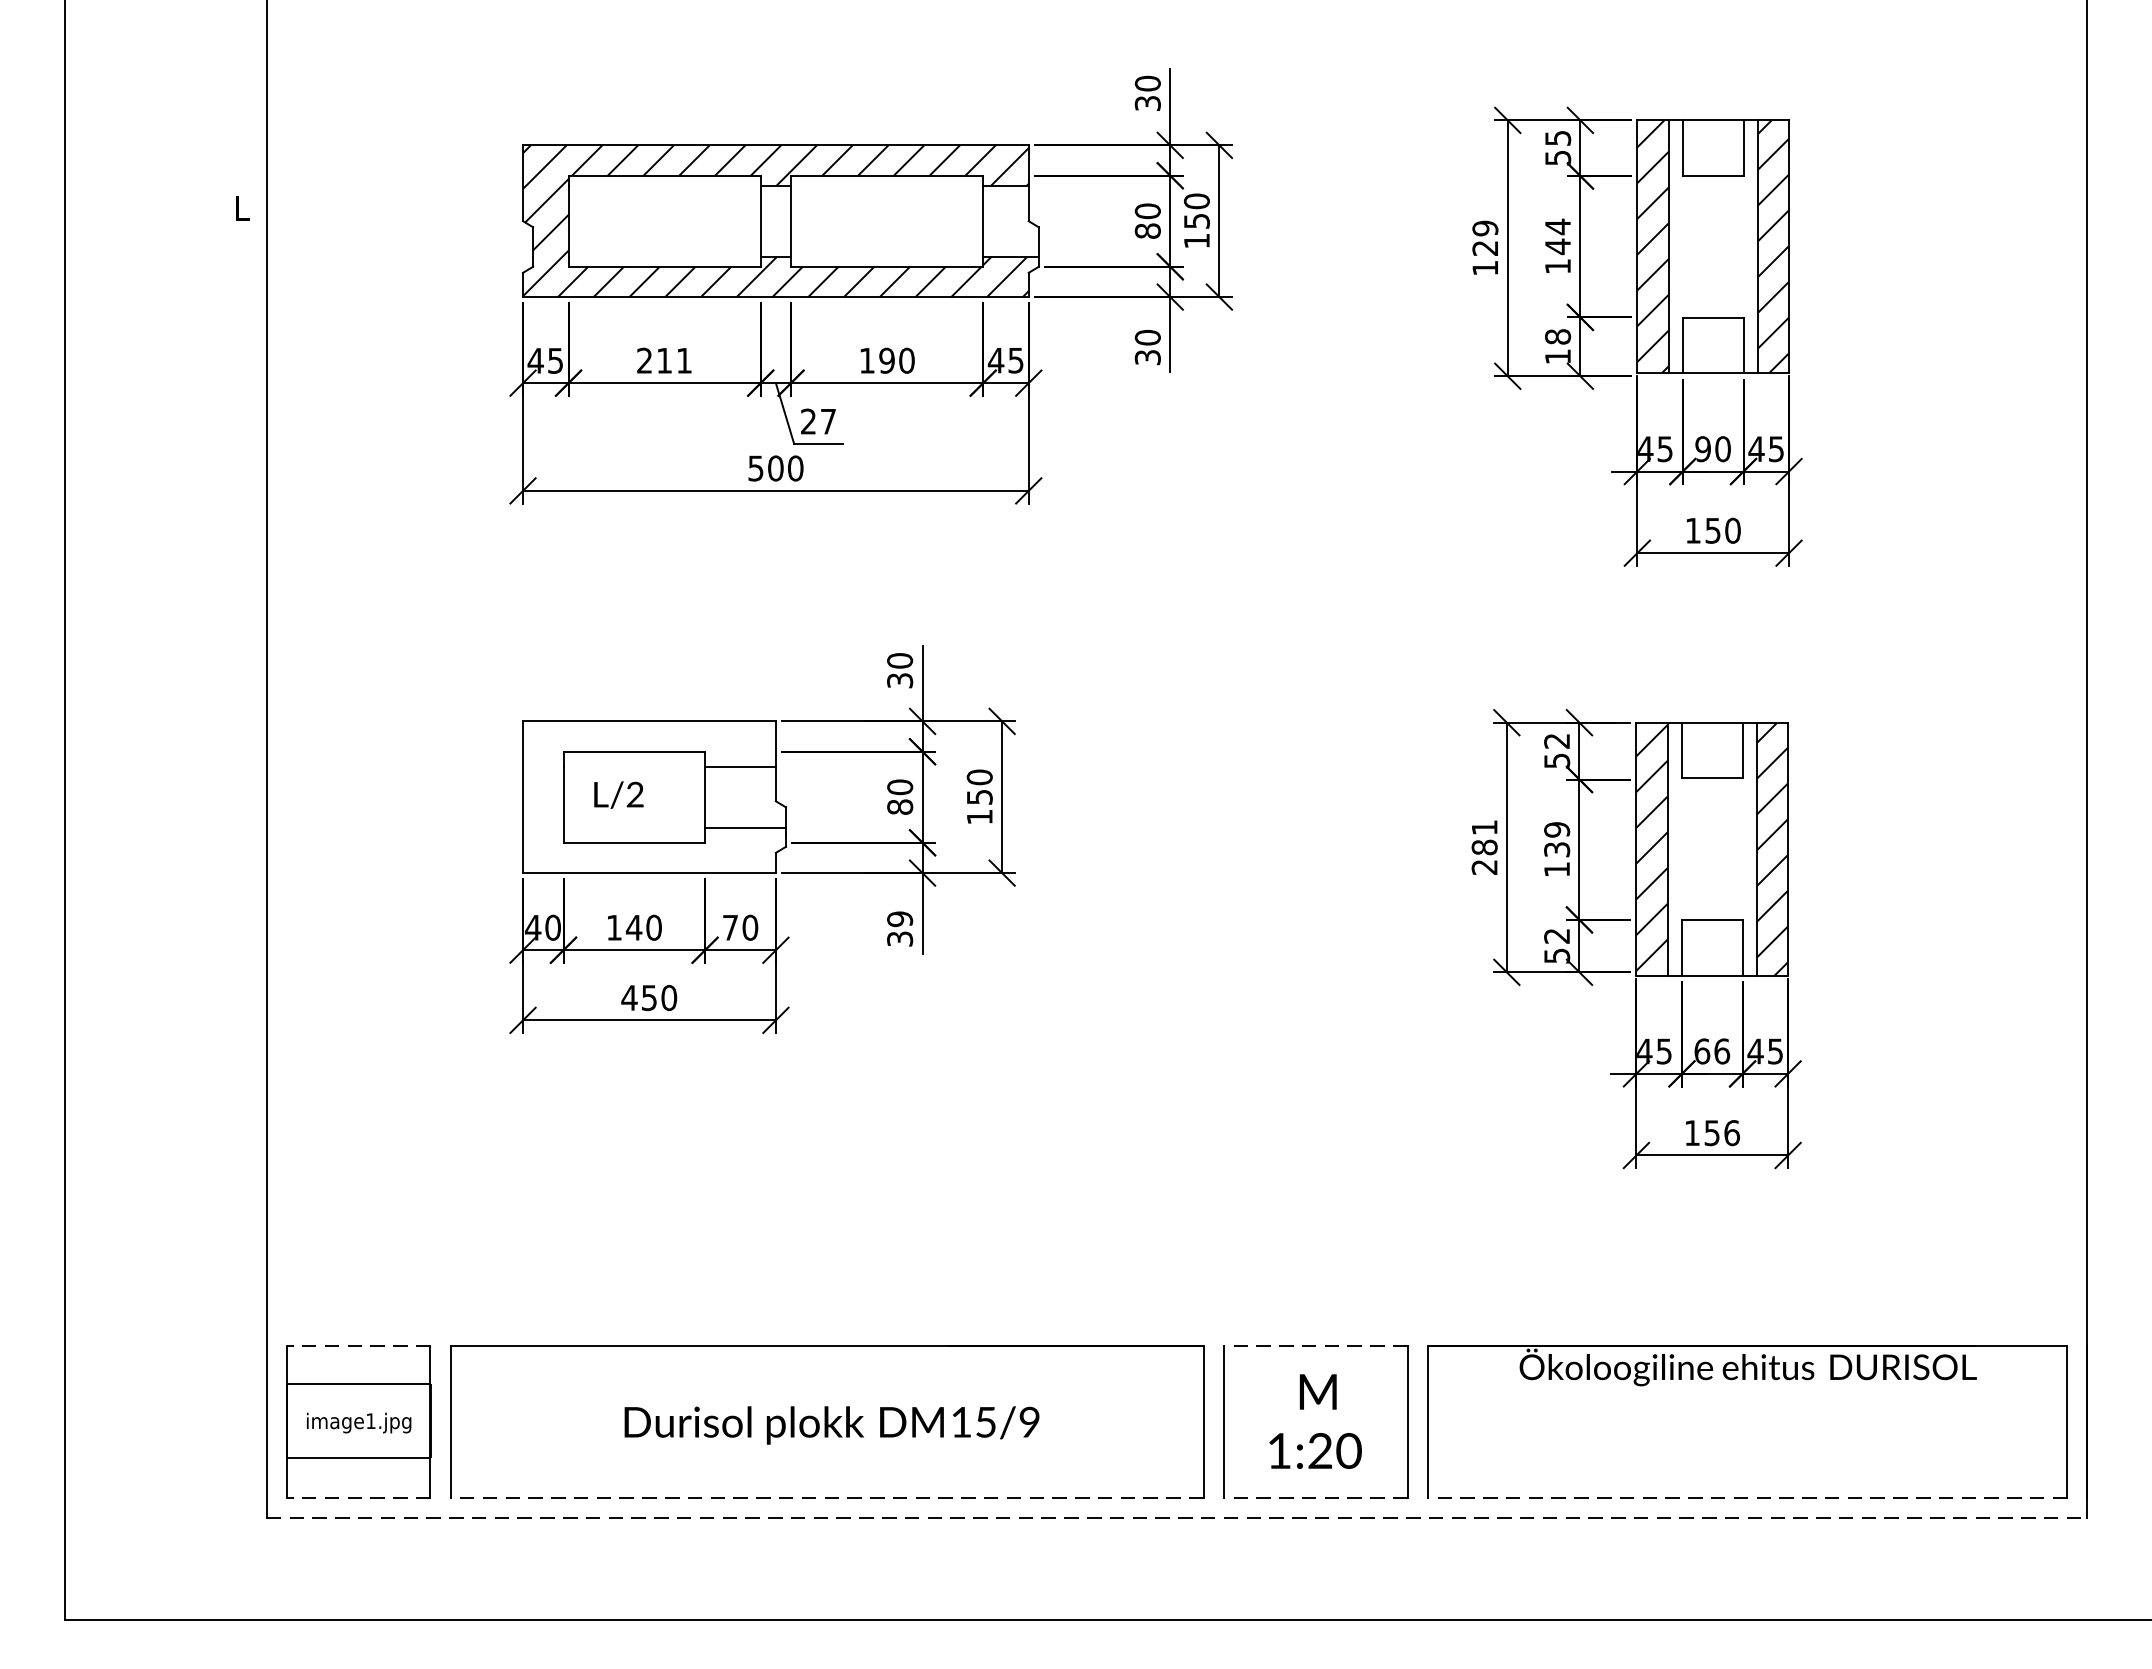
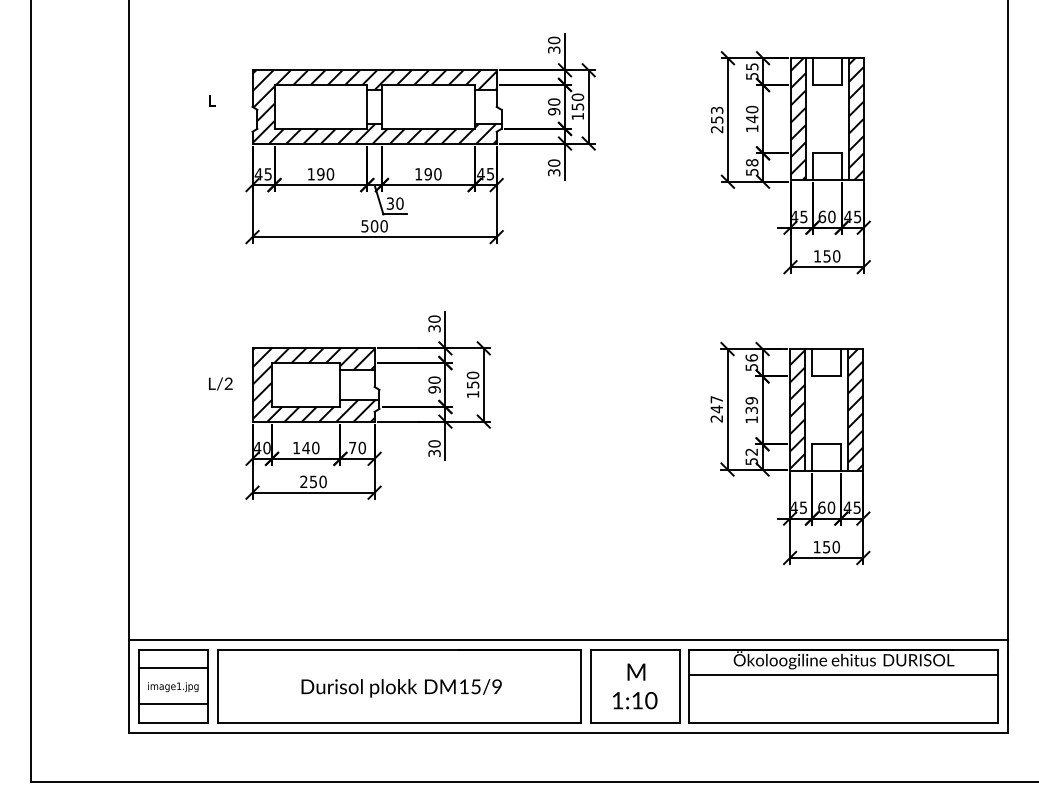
text: (243, 207) -> (212, 100), moved
text: (1558, 226) -> (752, 109), 144 -> 140
text: (1148, 230) -> (554, 111), 80 -> 90
text: (1484, 247) -> (716, 119), 129 -> 253
text: (1558, 355) -> (752, 171), 18 -> 58
text: (663, 361) -> (320, 174), 211 -> 190
text: (817, 421) -> (394, 203), 27 -> 30
text: (1703, 448) -> (822, 216), 90 -> 60
text: (1556, 740) -> (751, 357), 52 -> 56
text: (618, 794) -> (220, 383), moved
hatch: (649, 796) -> (313, 384), added
text: (899, 806) -> (434, 389), 80 -> 90
text: (1484, 837) -> (716, 404), 281 -> 247
text: (899, 918) -> (434, 443), 39 -> 30
text: (628, 997) -> (303, 481), 450 -> 250
text: (1722, 1050) -> (831, 507), 66 -> 60
text: (1732, 1131) -> (836, 546), 156 -> 150
line: (1175, 1326) -> (567, 640), added
line: (359, 1347) -> (173, 650), dashed -> solid
line: (1314, 1347) -> (634, 650), dashed -> solid
line: (1747, 1396) -> (843, 674), added
text: (1320, 1450) -> (637, 700), 1:20 -> 1:10
line: (359, 1498) -> (173, 723), dashed -> solid
line: (827, 1498) -> (399, 723), dashed -> solid
line: (1314, 1498) -> (634, 723), dashed -> solid
line: (1747, 1498) -> (843, 723), dashed -> solid
line: (1177, 1519) -> (568, 733), dashed -> solid

